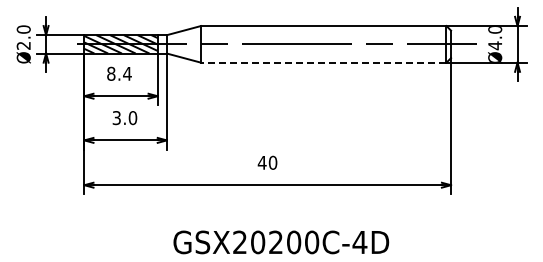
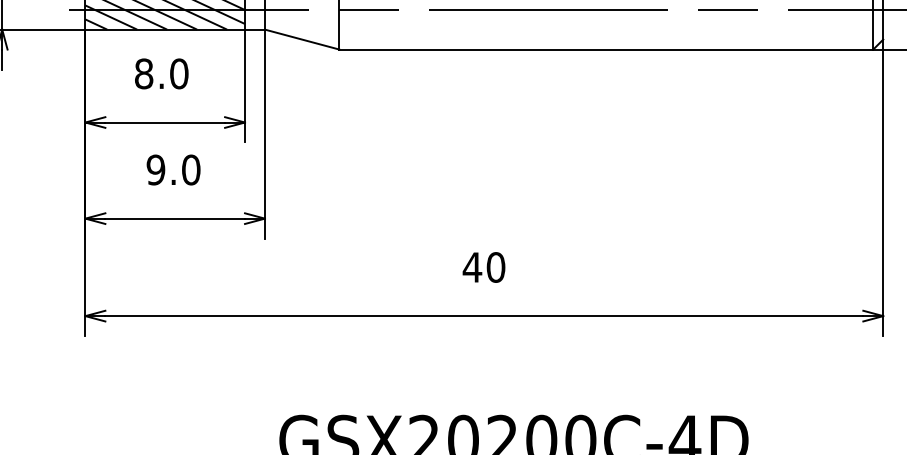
line: (323, 62) -> (605, 49), dashed -> solid
text: (127, 73) -> (179, 73), 8.4 -> 8.0
text: (116, 117) -> (155, 168), 3.0 -> 9.0

